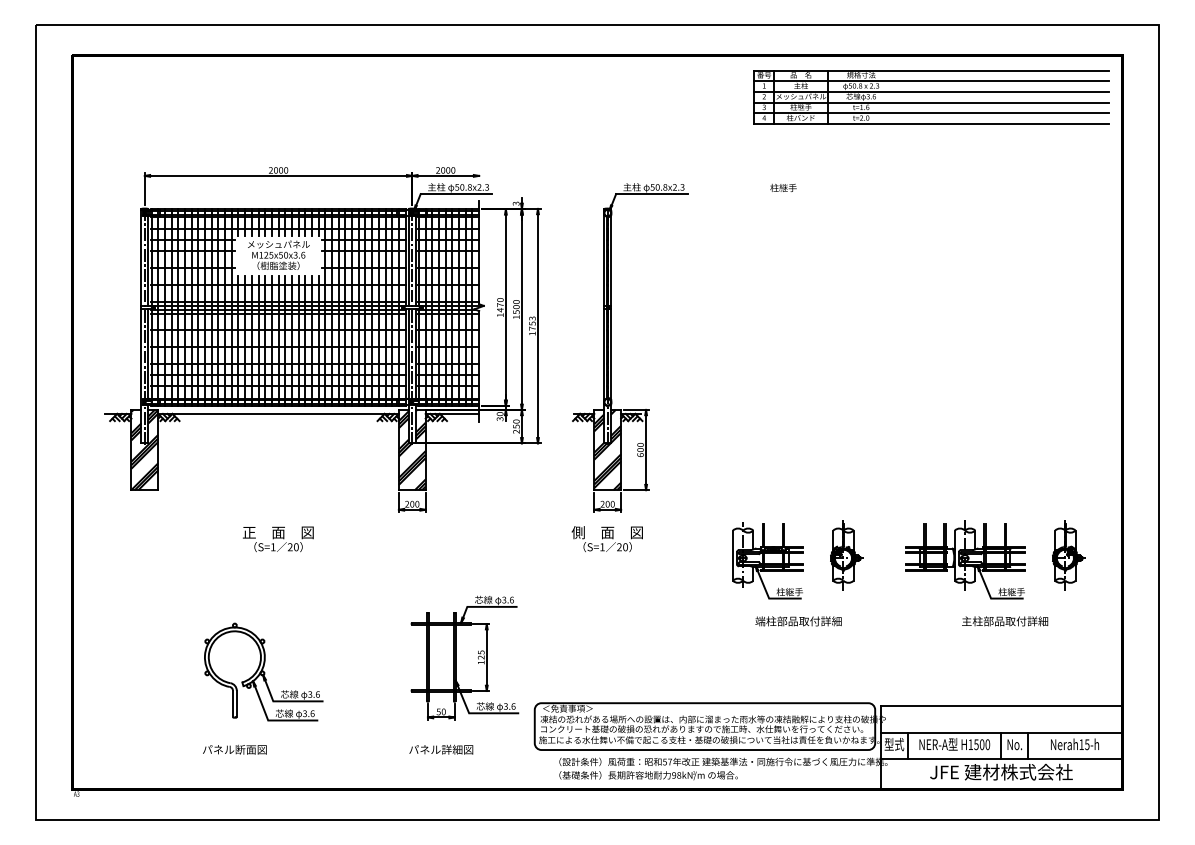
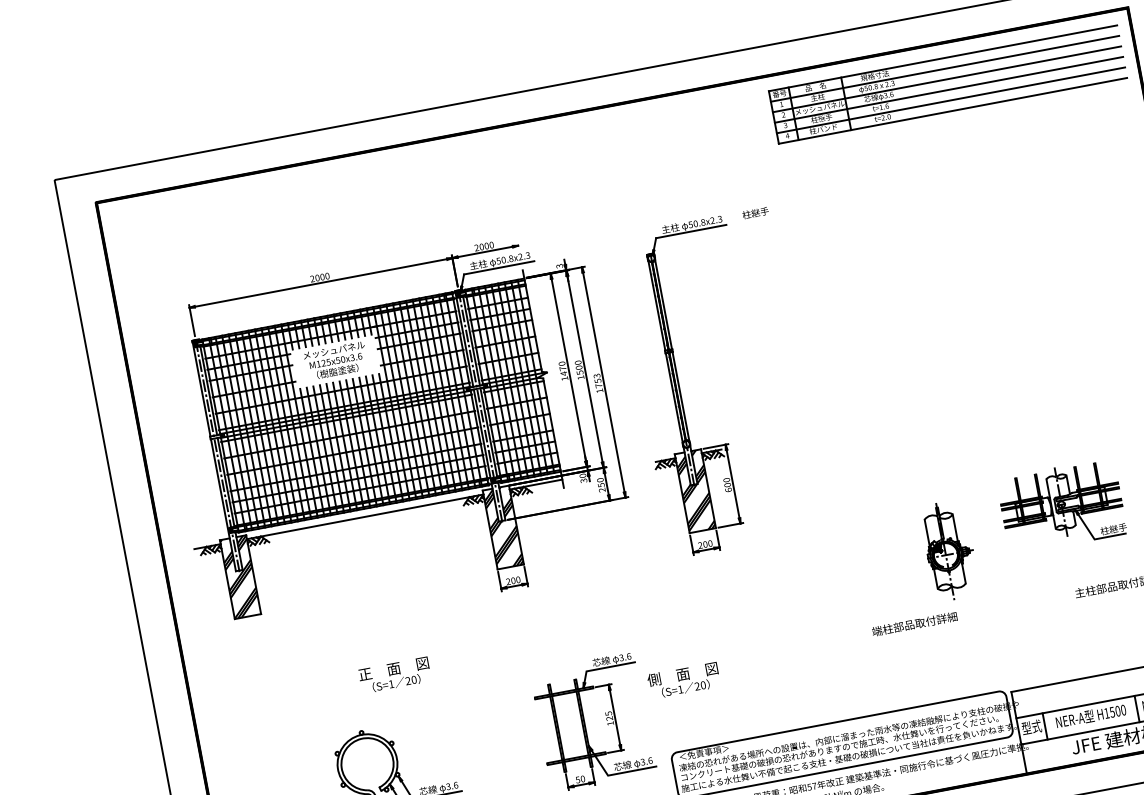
text: (783, 187) -> (755, 212), moved
text: (278, 539) -> (395, 675), moved
text: (606, 539) -> (683, 681), moved
part: (846, 555) -> (949, 550), size x1.4
part: (965, 559) -> (1062, 505), moved
part: (767, 560) -> (872, 570), removed

